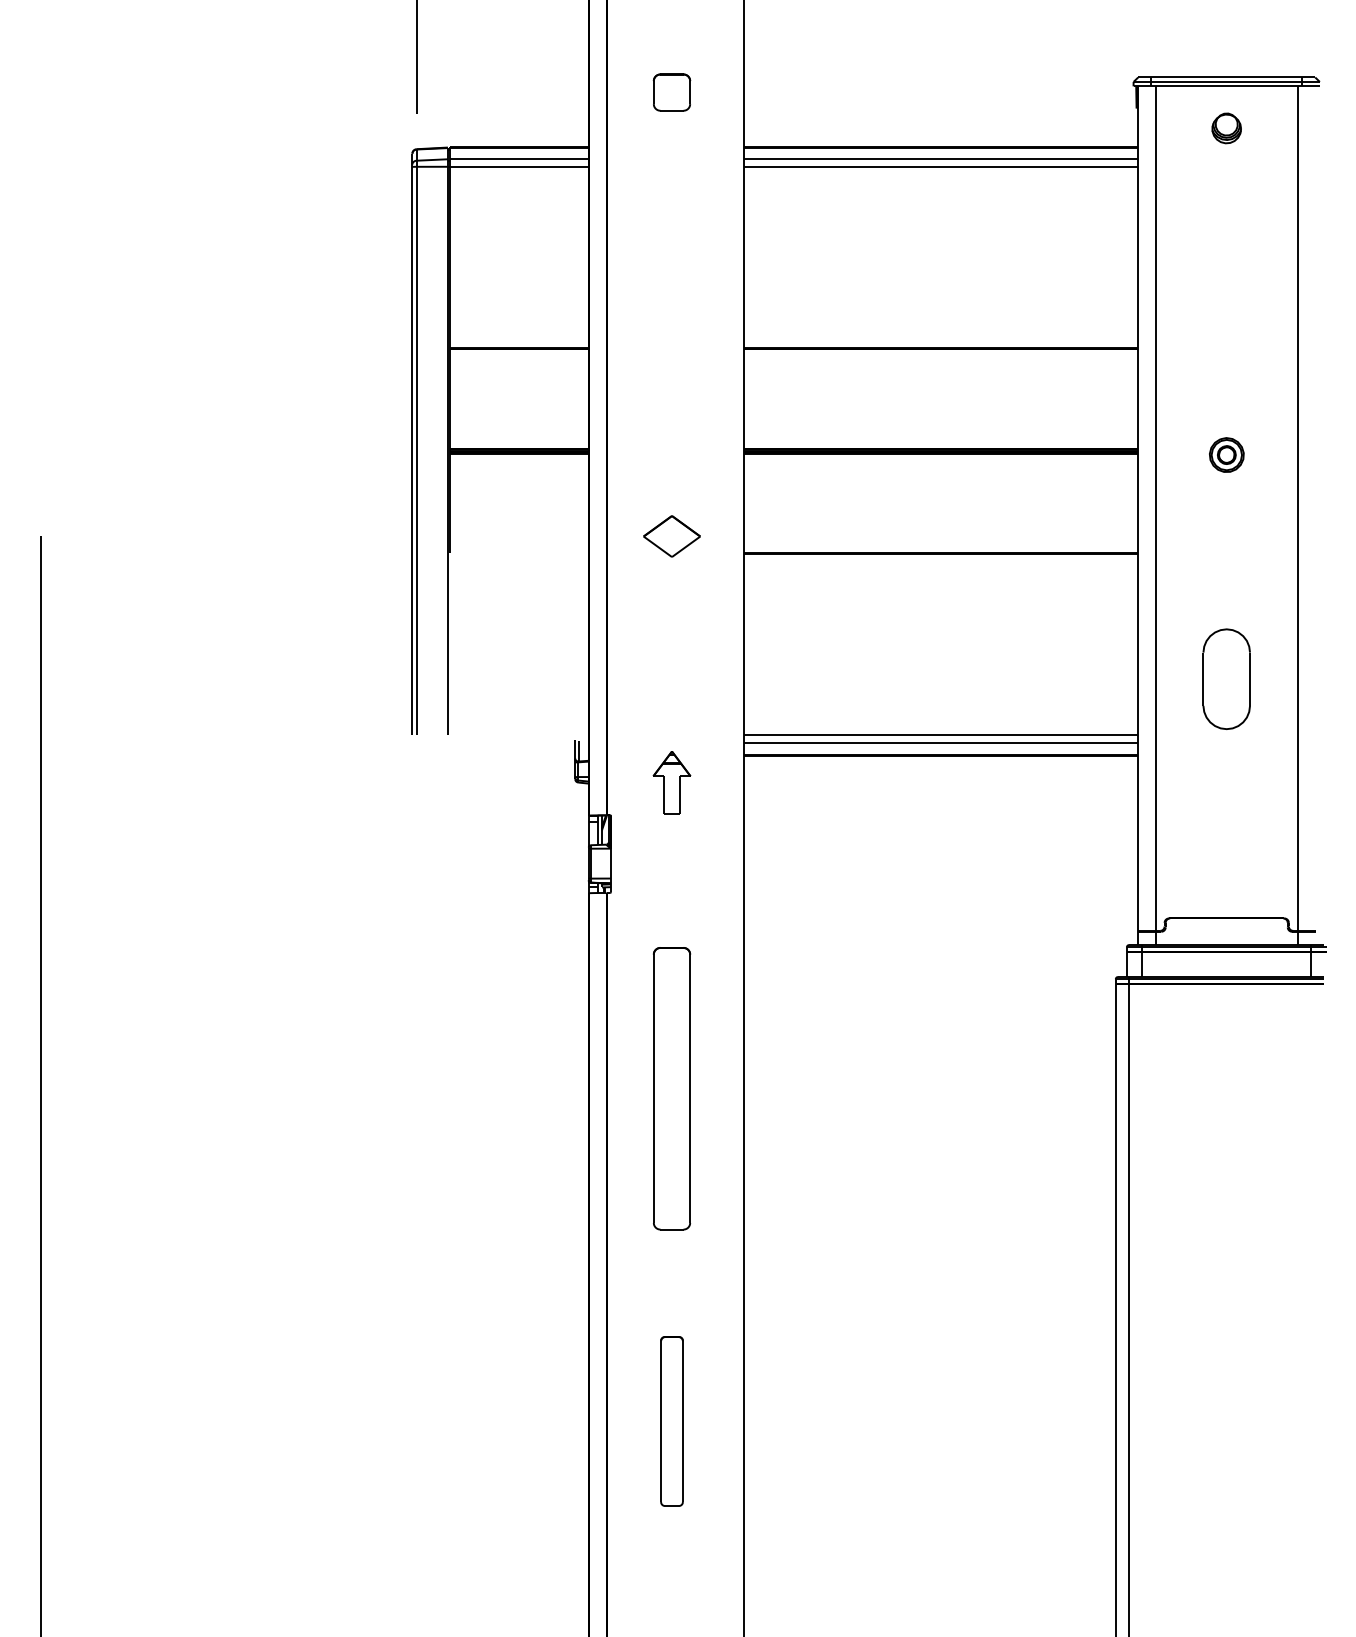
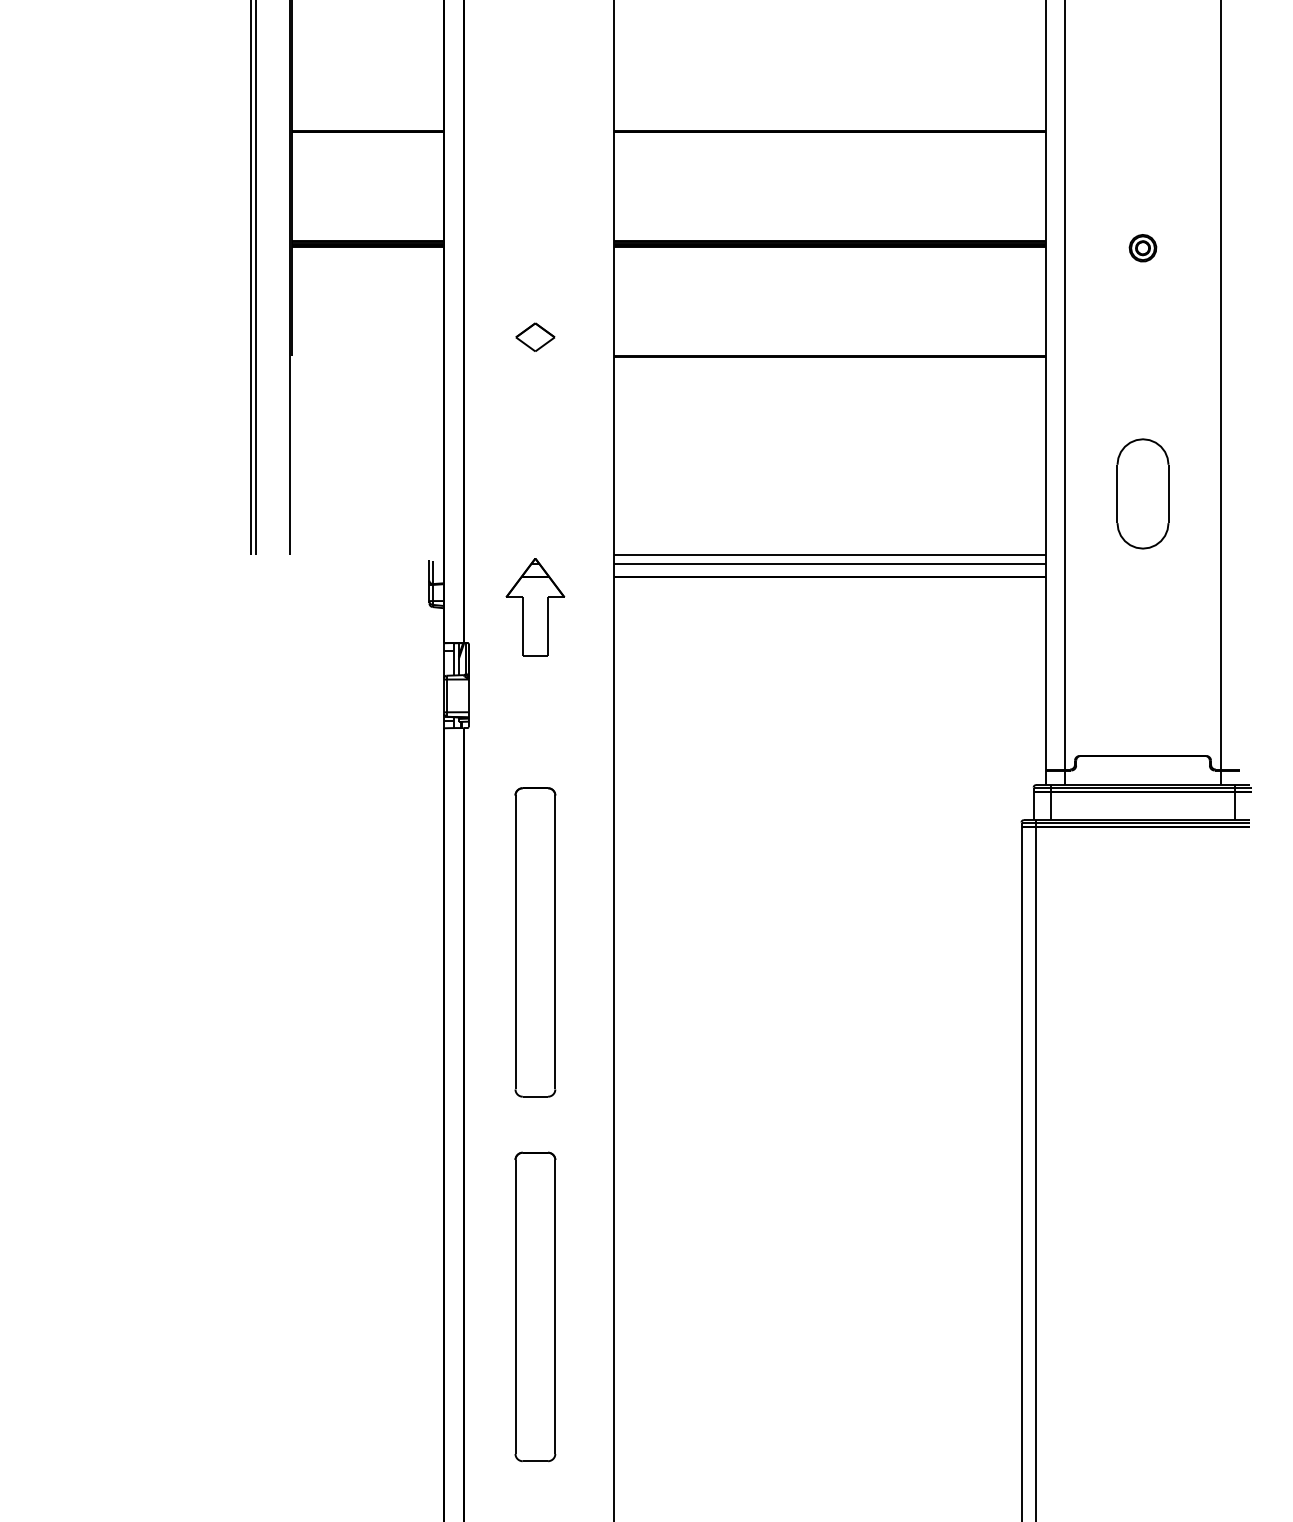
part: (1226, 454) -> (1142, 247), size x0.71
part: (671, 535) -> (534, 336), size x0.62
part: (671, 782) -> (534, 607), size x1.43
part: (671, 1421) -> (534, 1306), size x1.67

